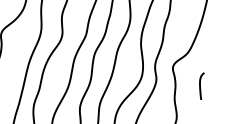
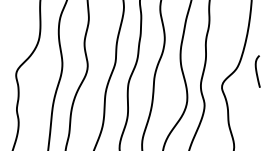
curve: (200, 86) -> (257, 71), moved

